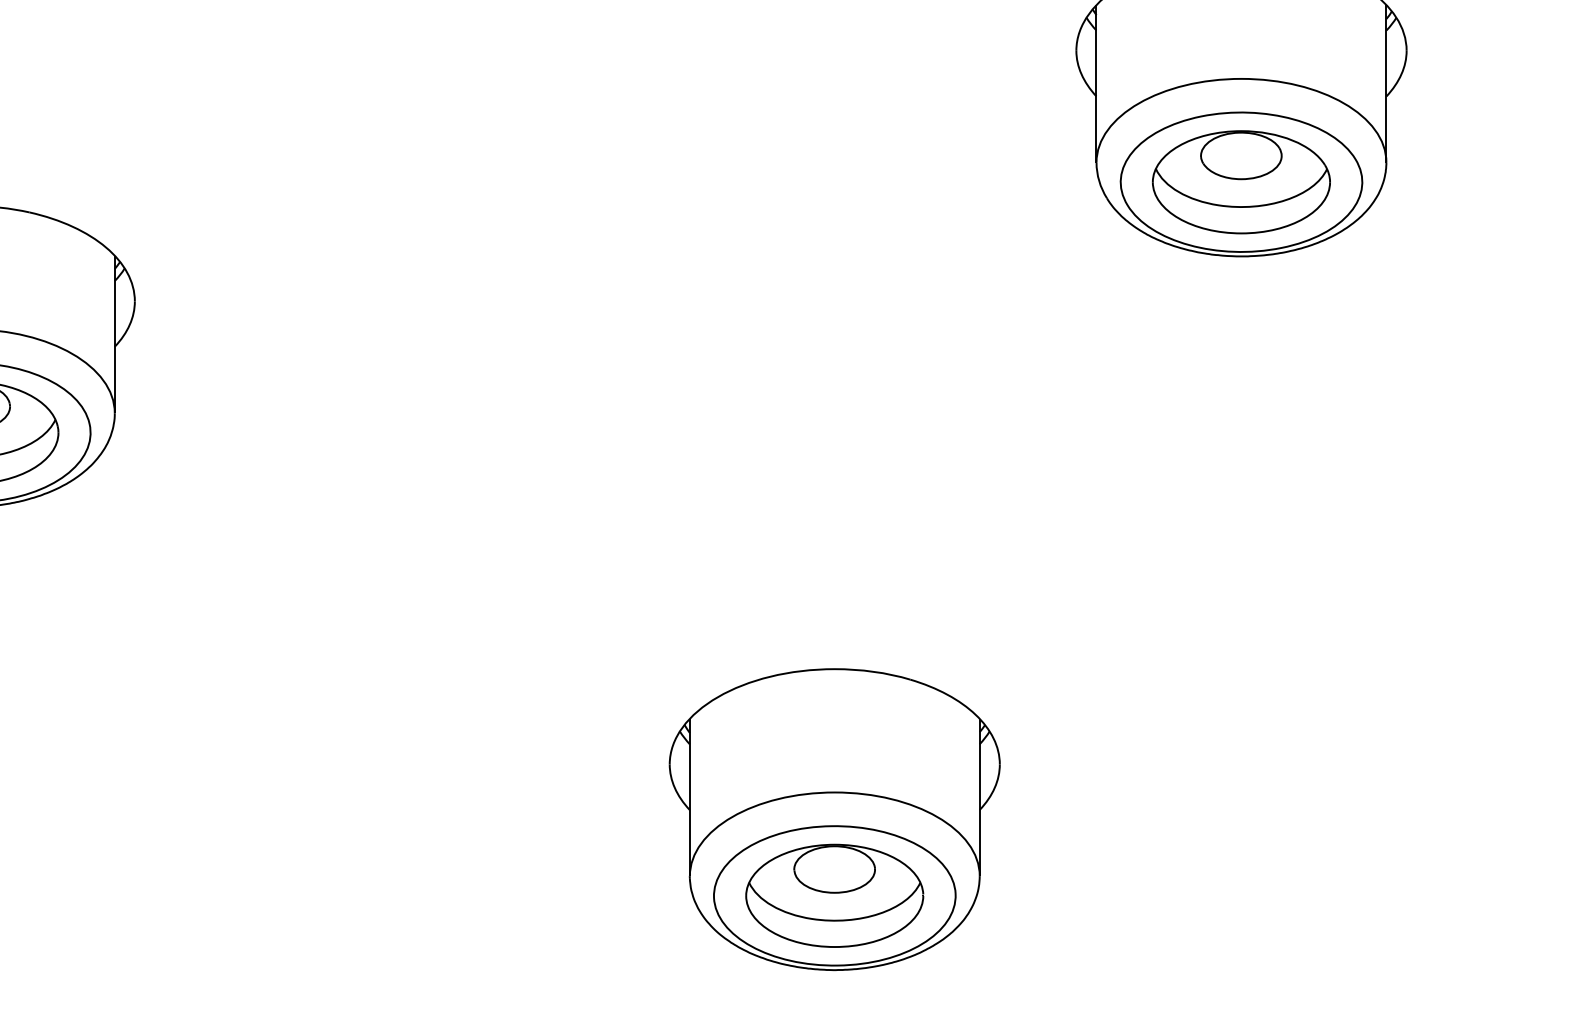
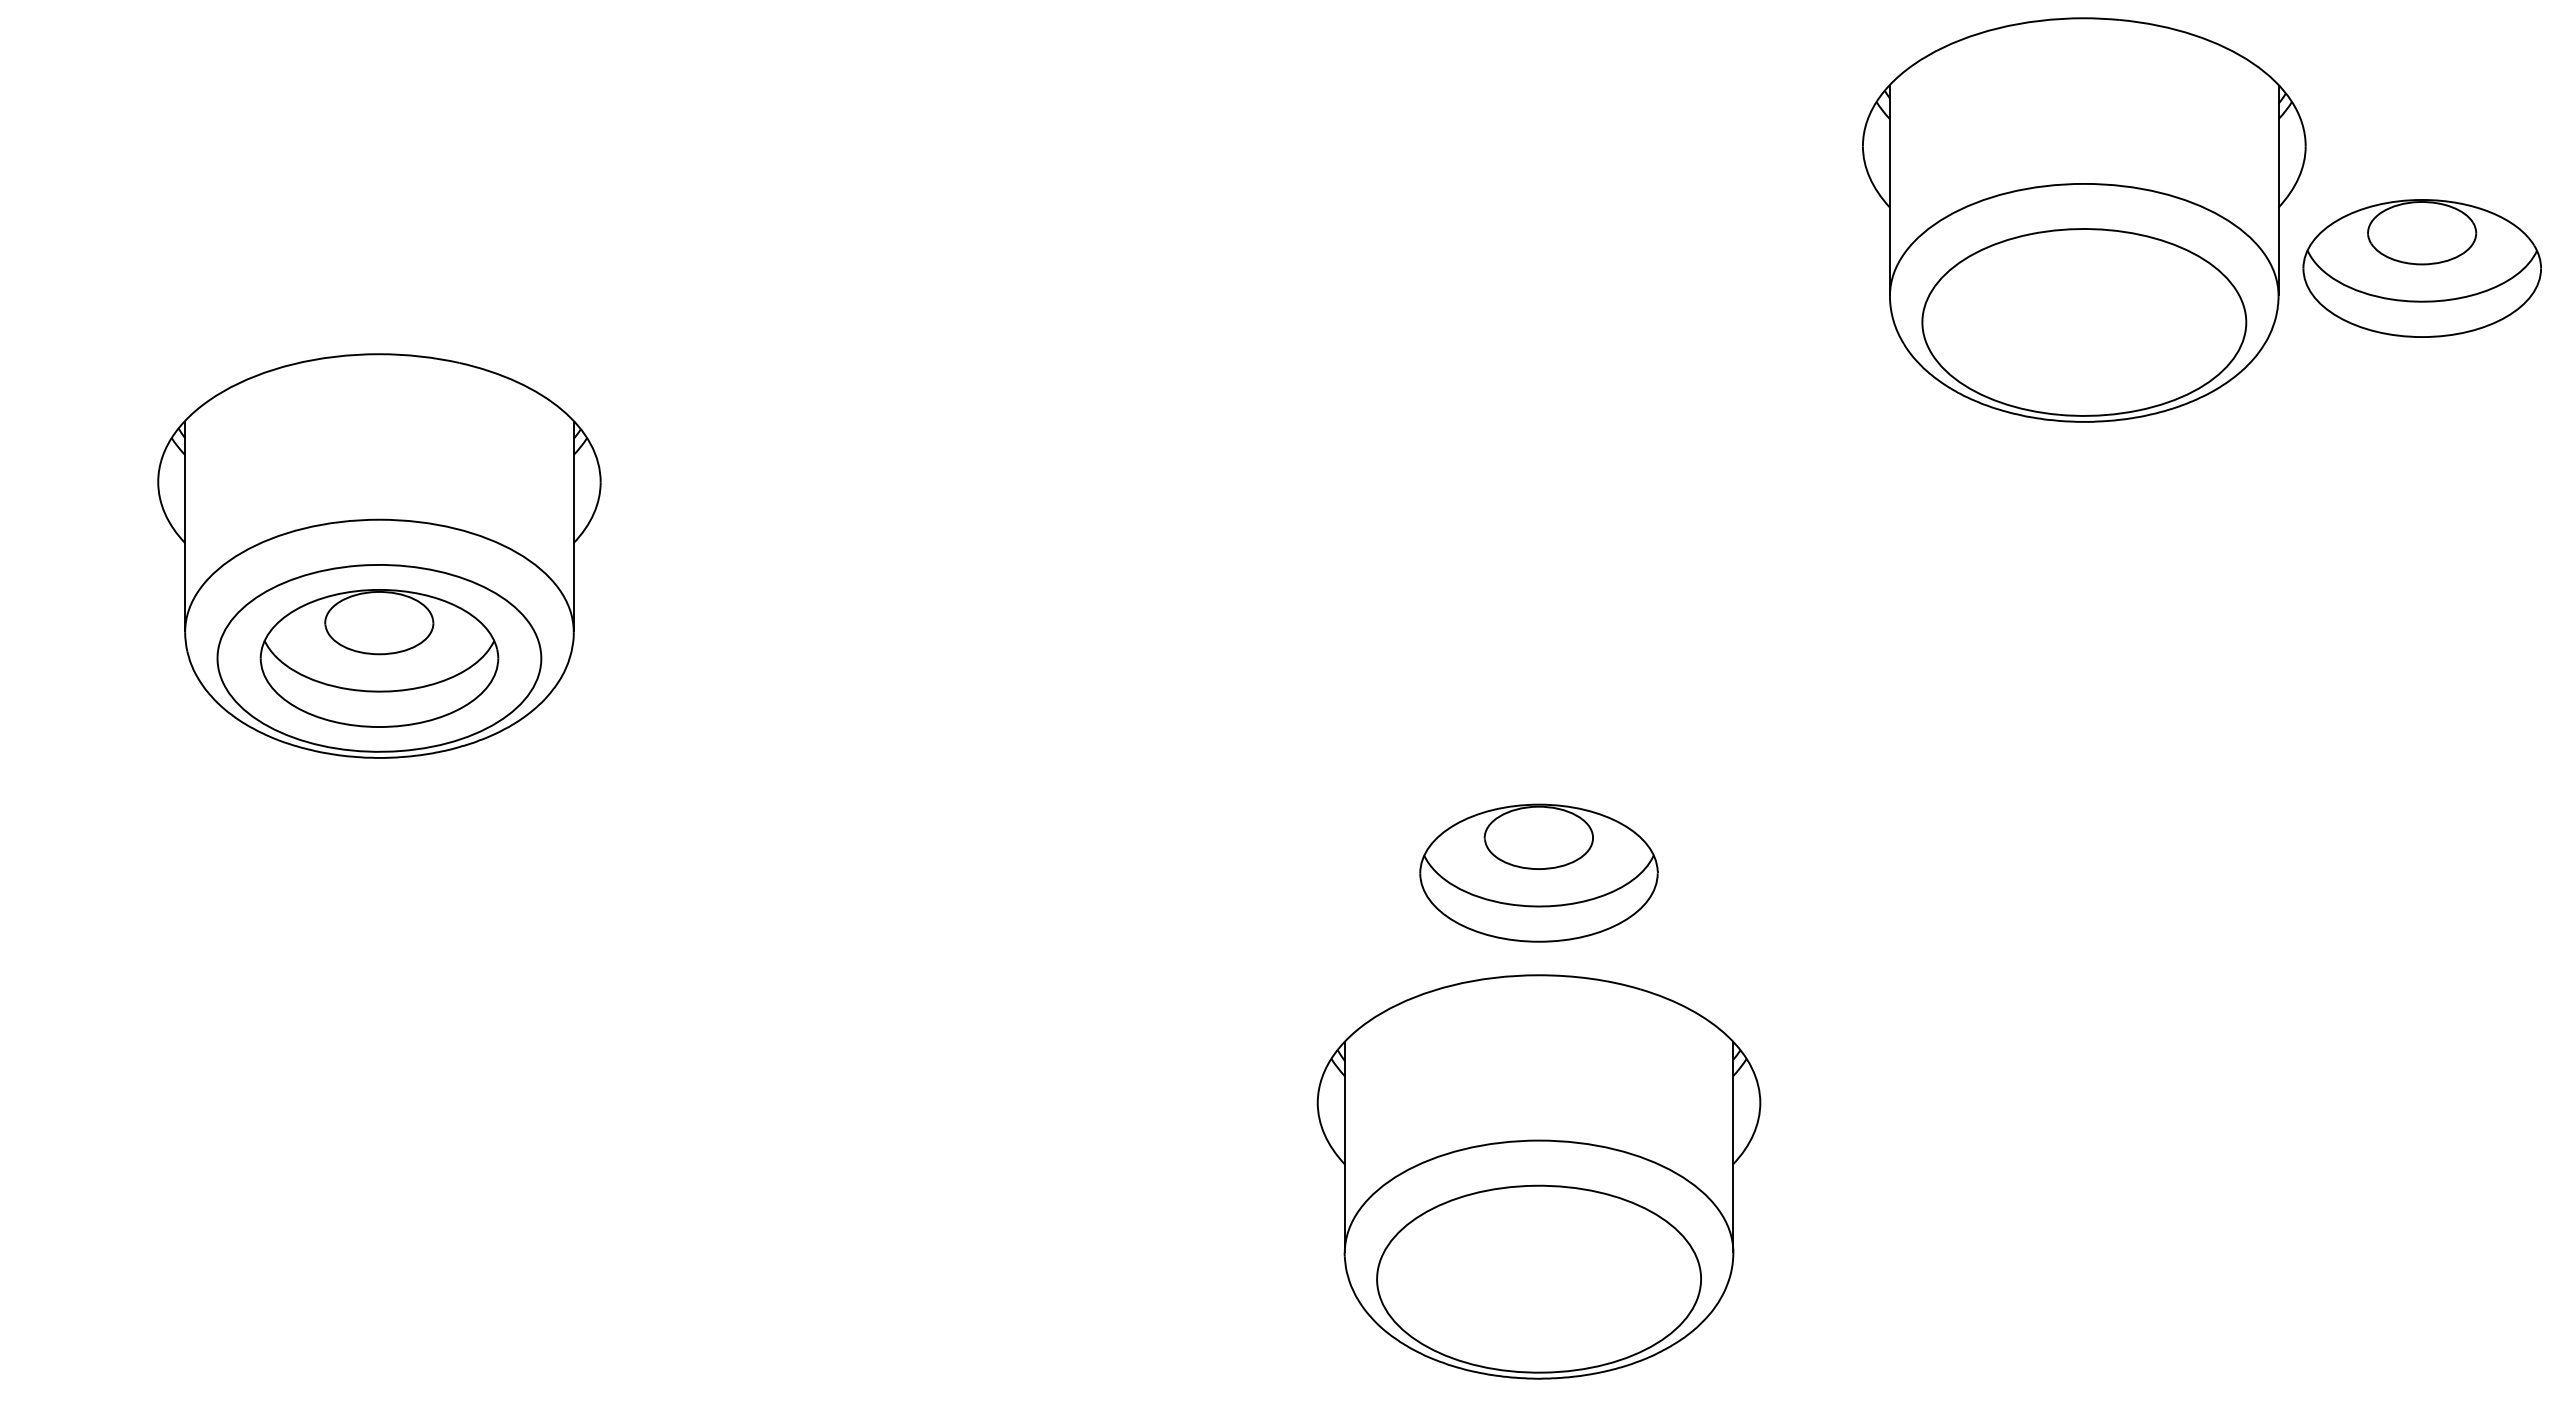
part: (1240, 182) -> (2421, 268), moved
part: (834, 895) -> (1538, 872), moved

